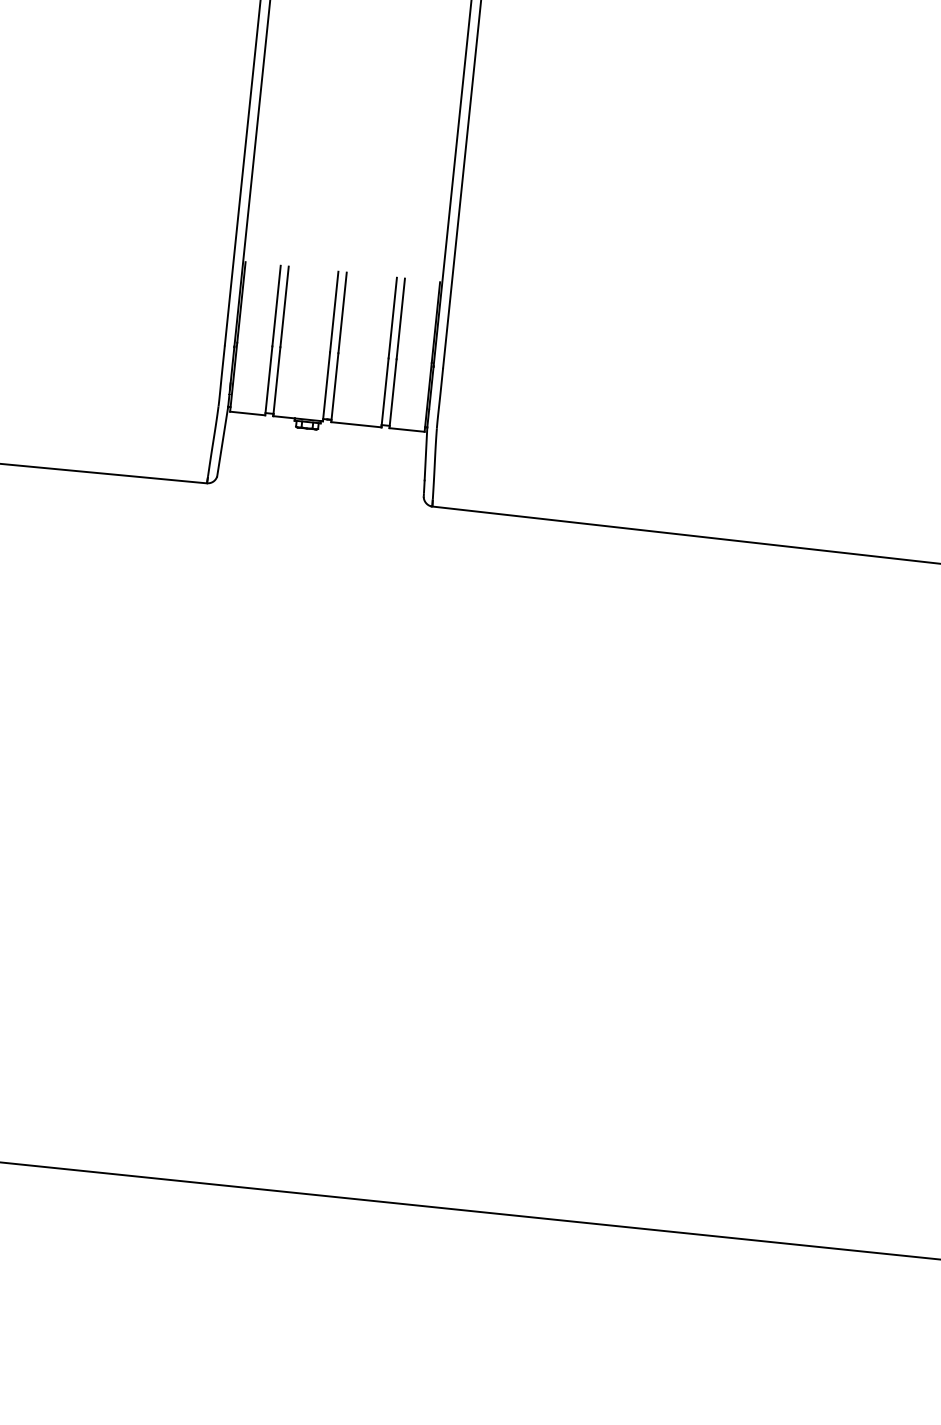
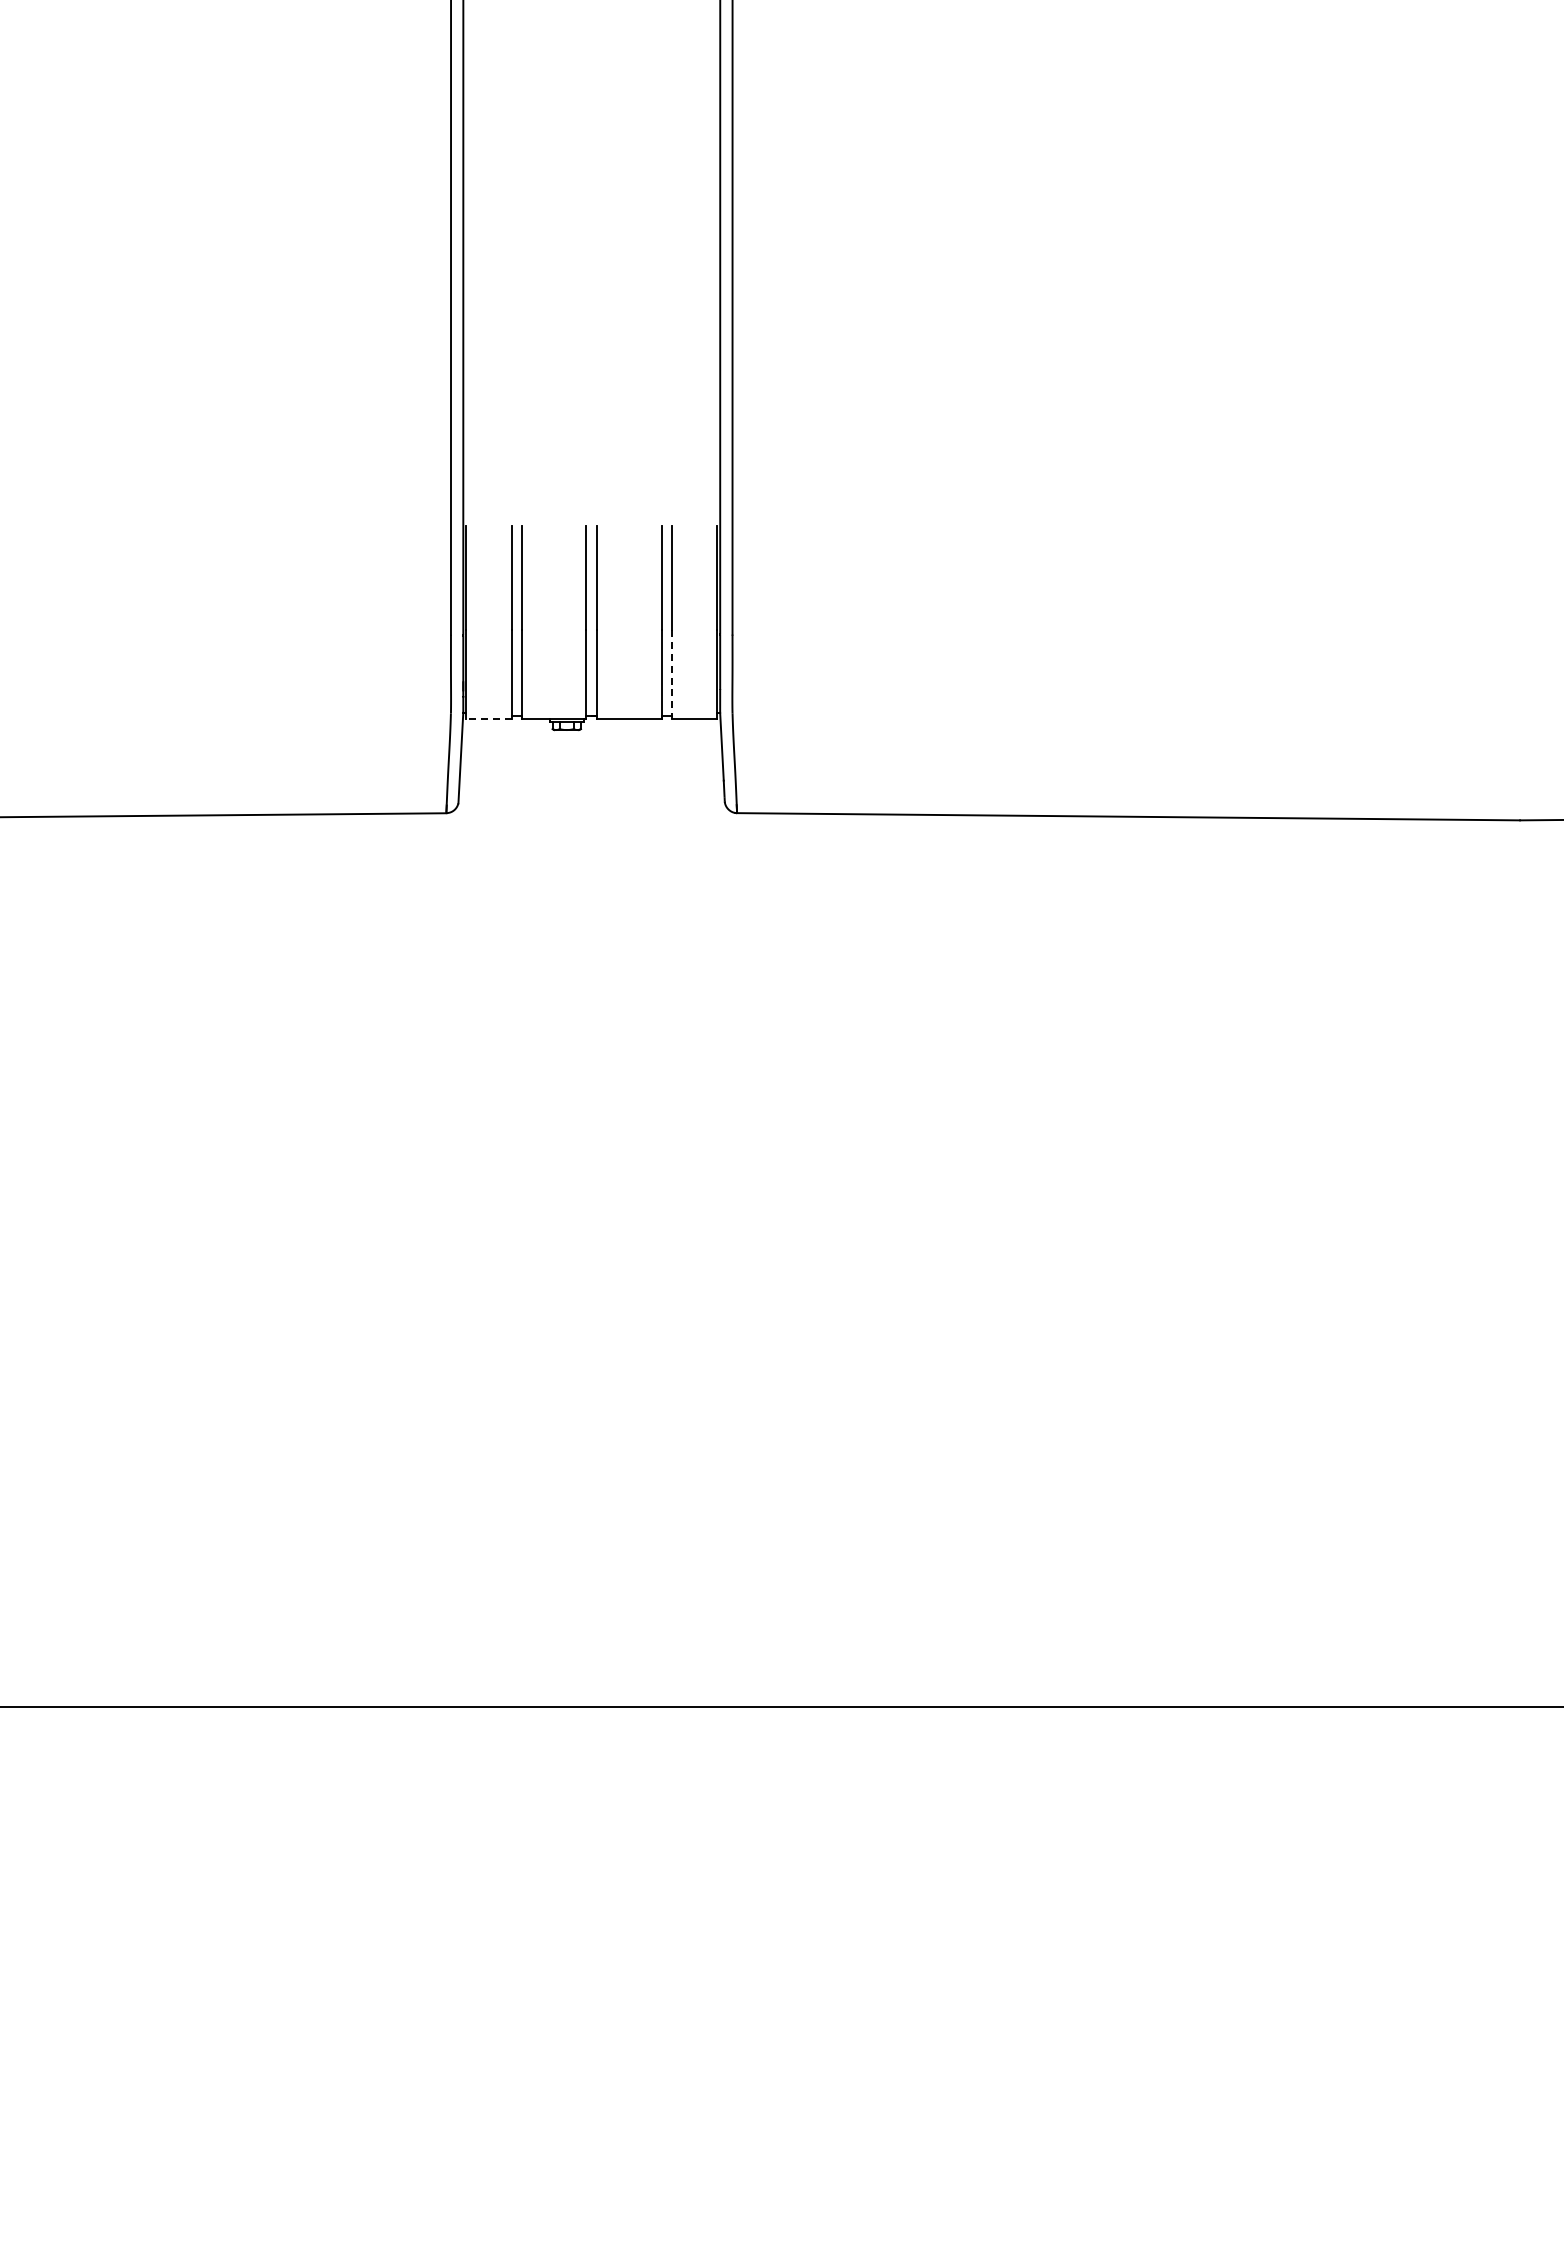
line: (393, 393) -> (672, 674), solid -> dashed
line: (248, 413) -> (489, 718), solid -> dashed

